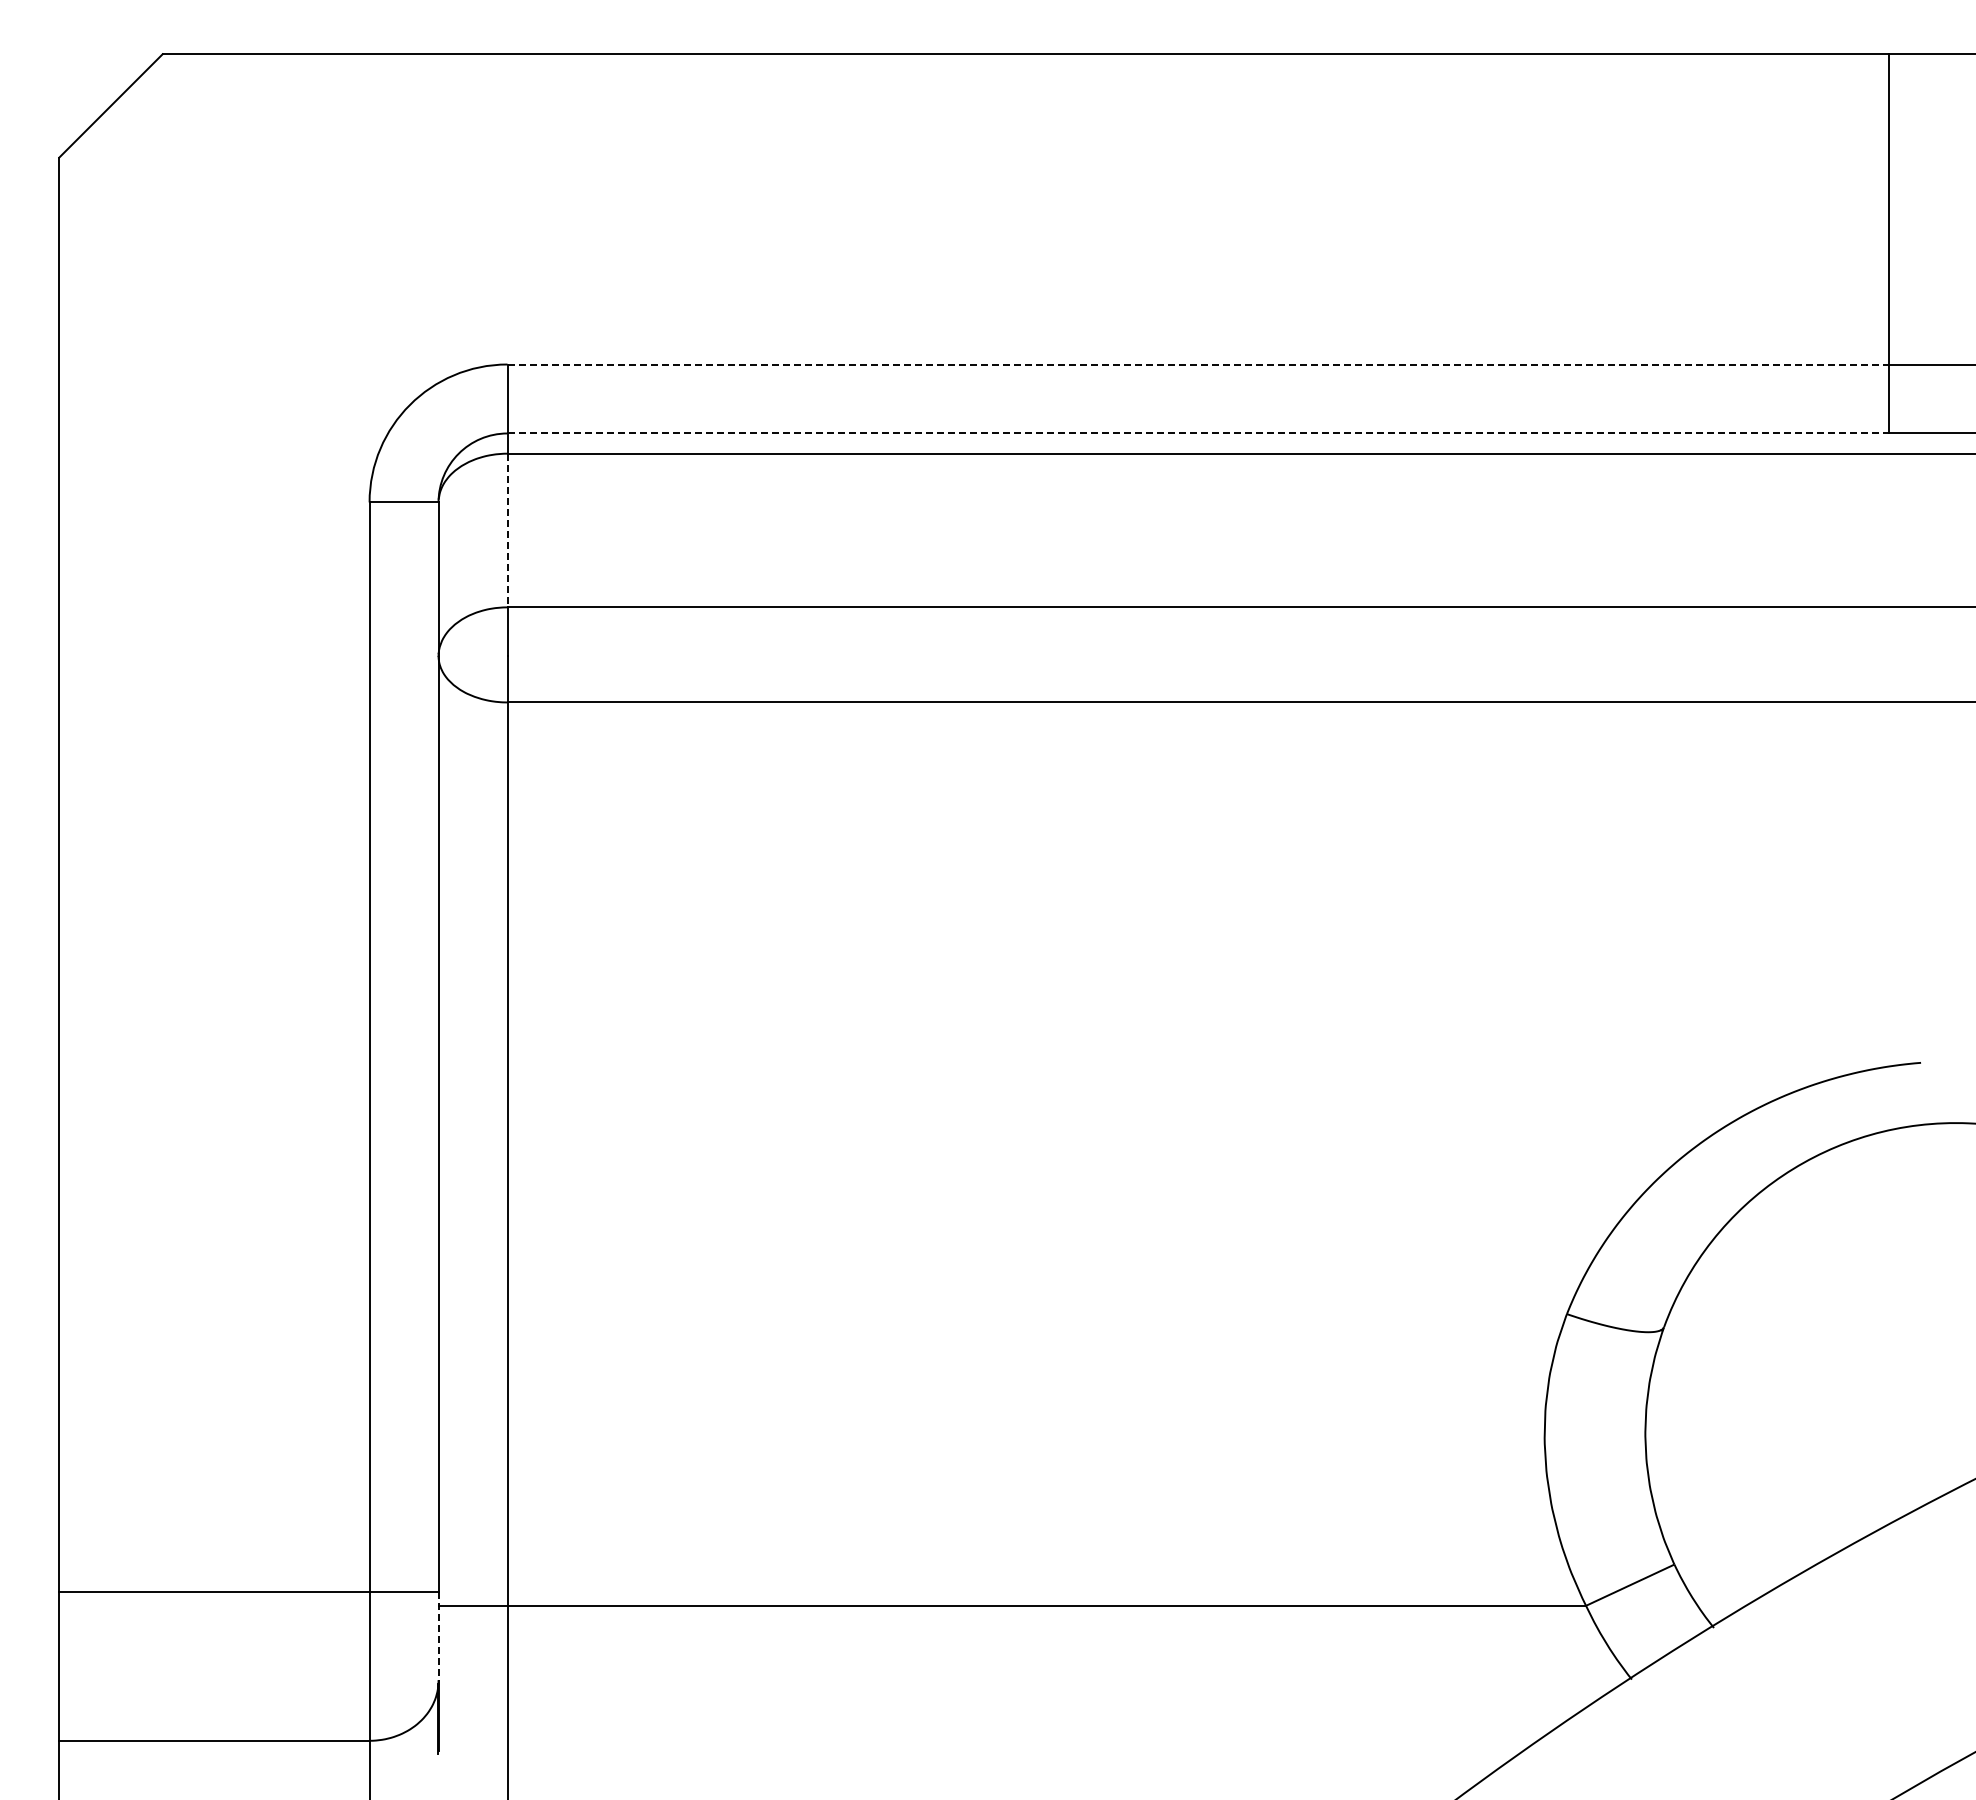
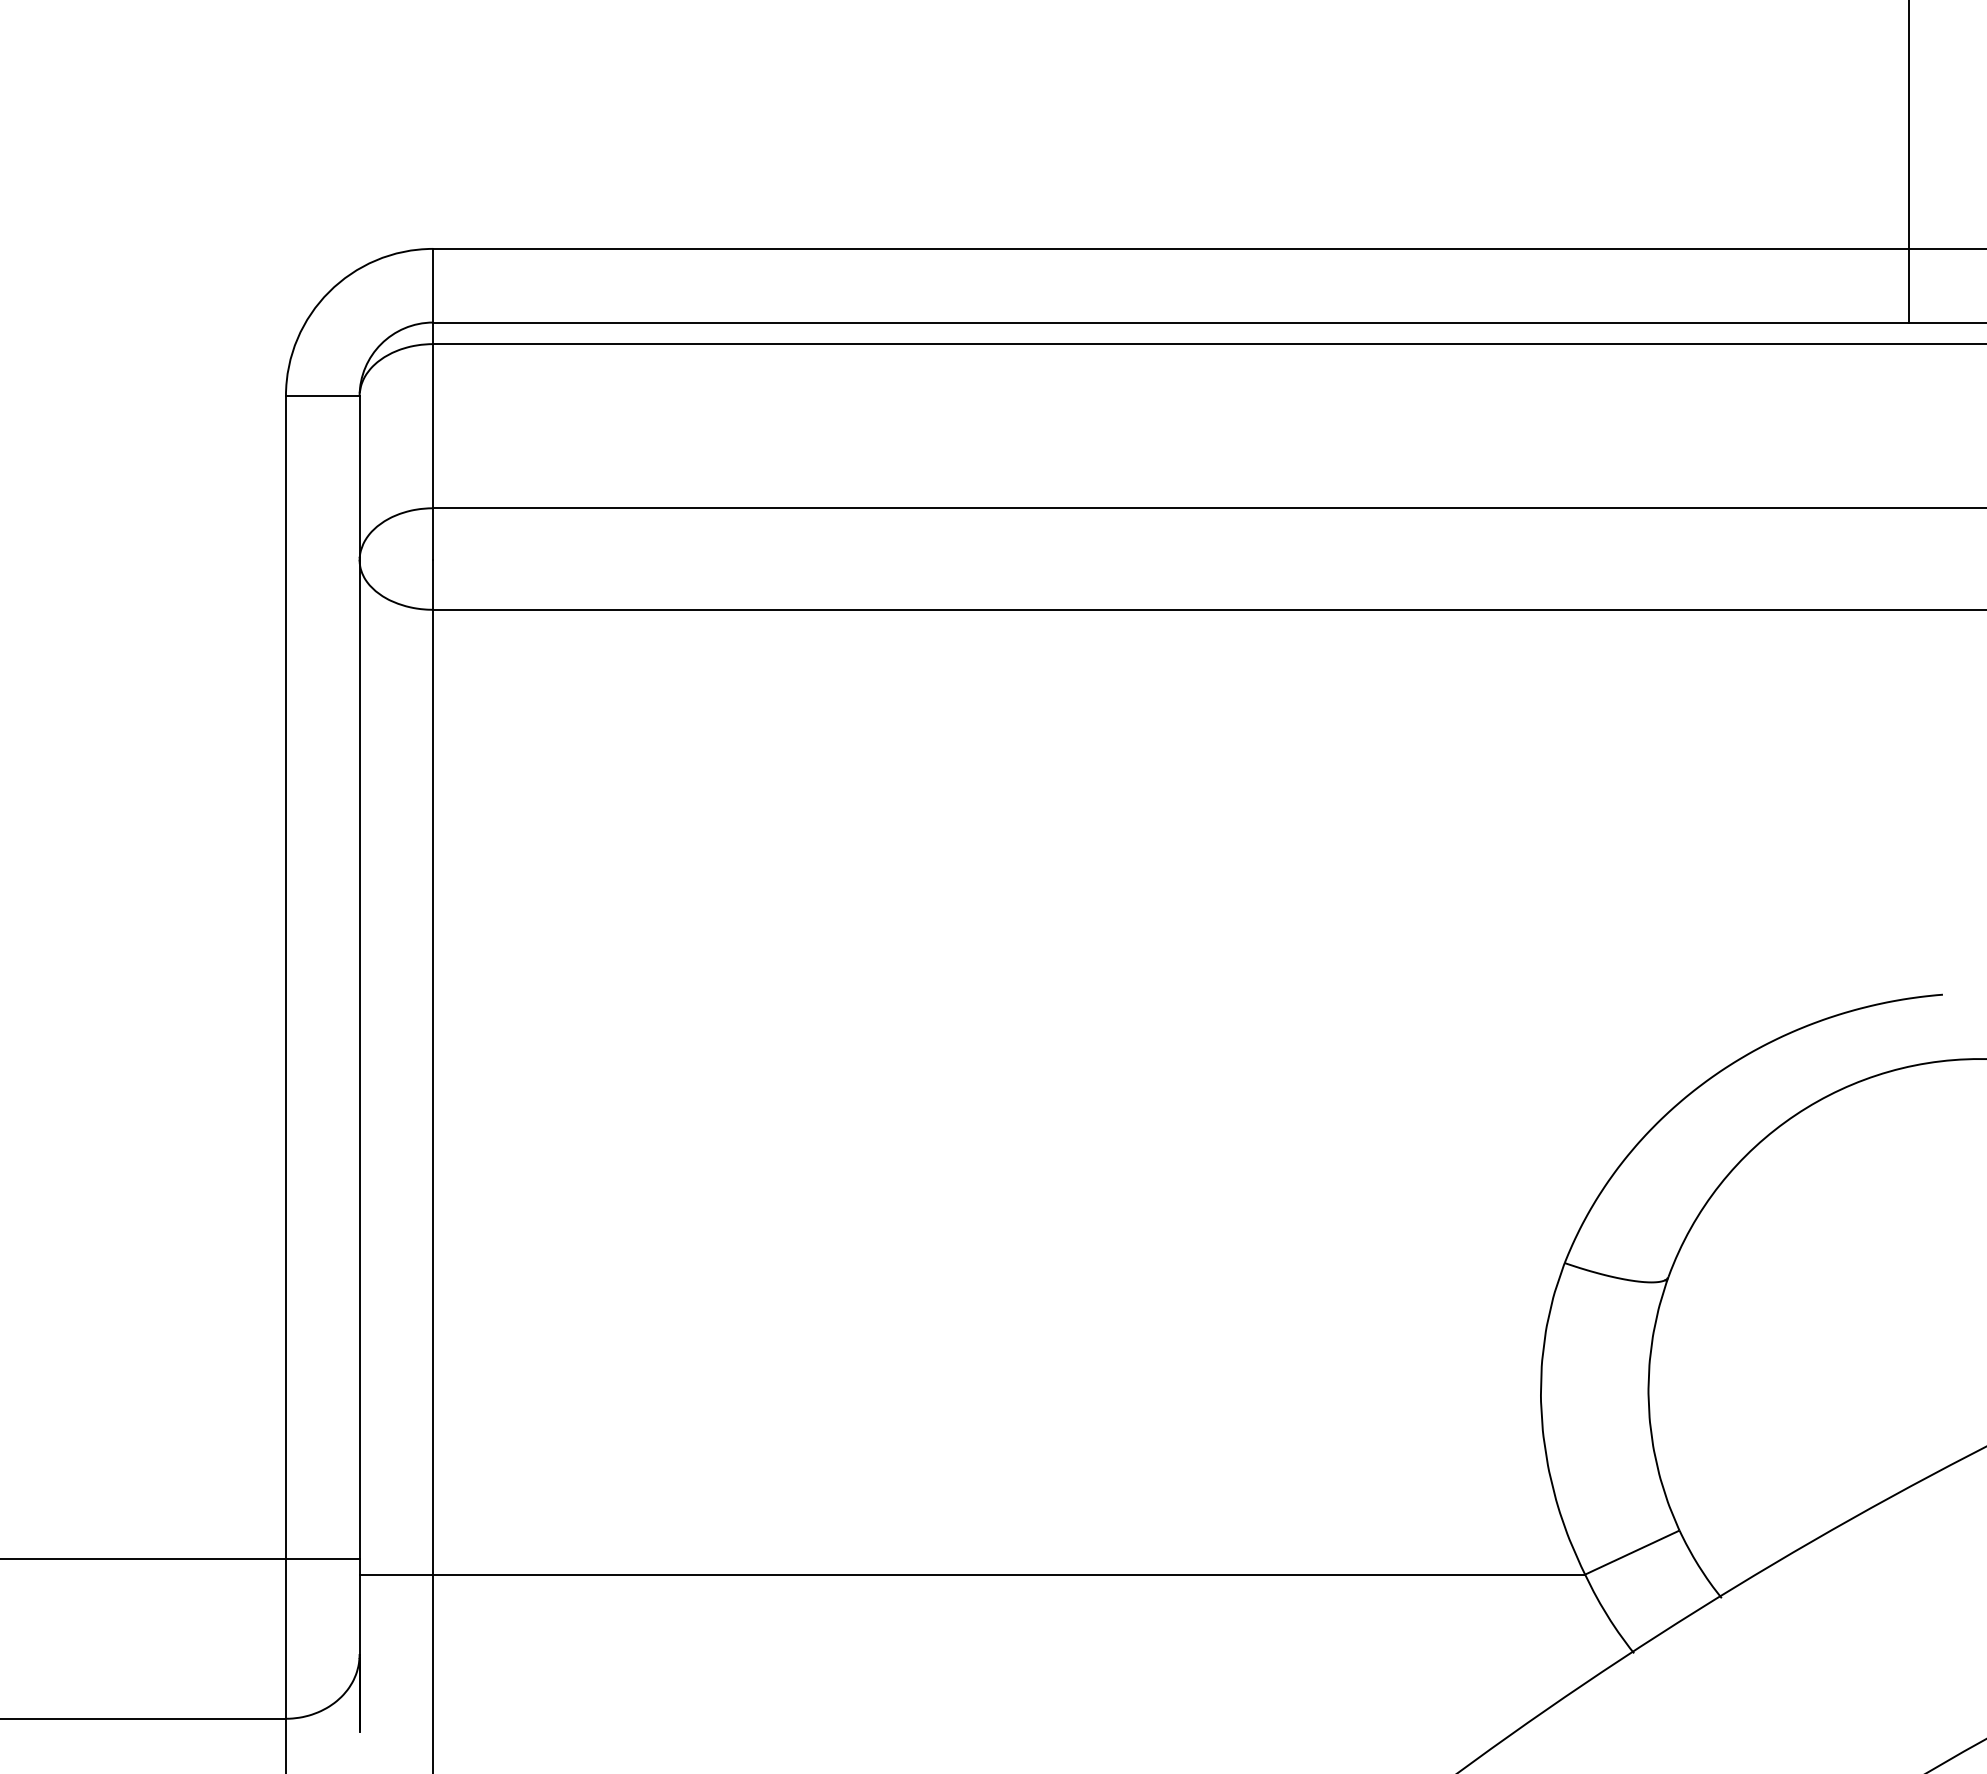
line: (1198, 364) -> (1171, 248), dashed -> solid
line: (1198, 433) -> (1171, 322), dashed -> solid
line: (507, 530) -> (433, 426), dashed -> solid
line: (438, 1636) -> (359, 1607), dashed -> solid

